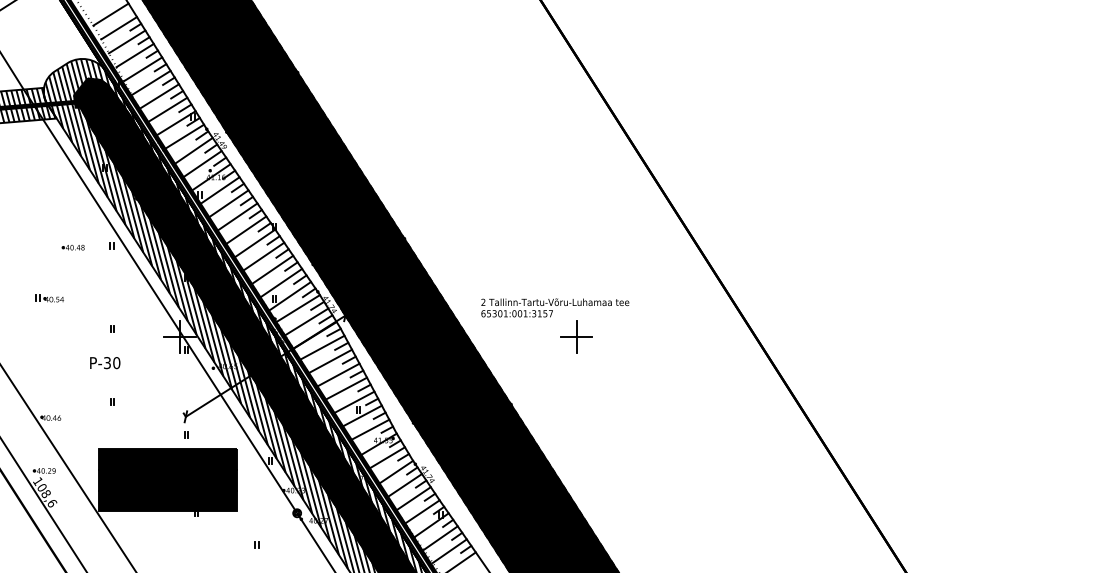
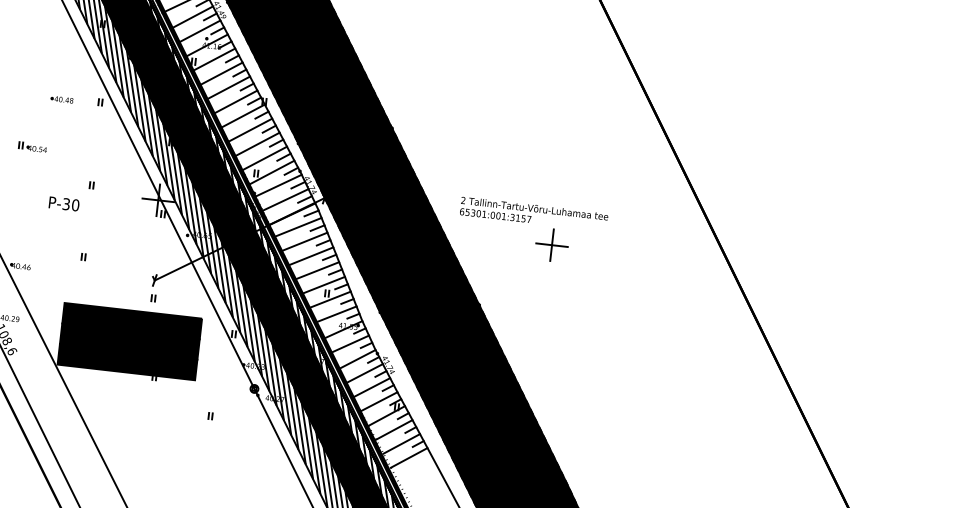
text: (105, 363) -> (64, 204), moved

